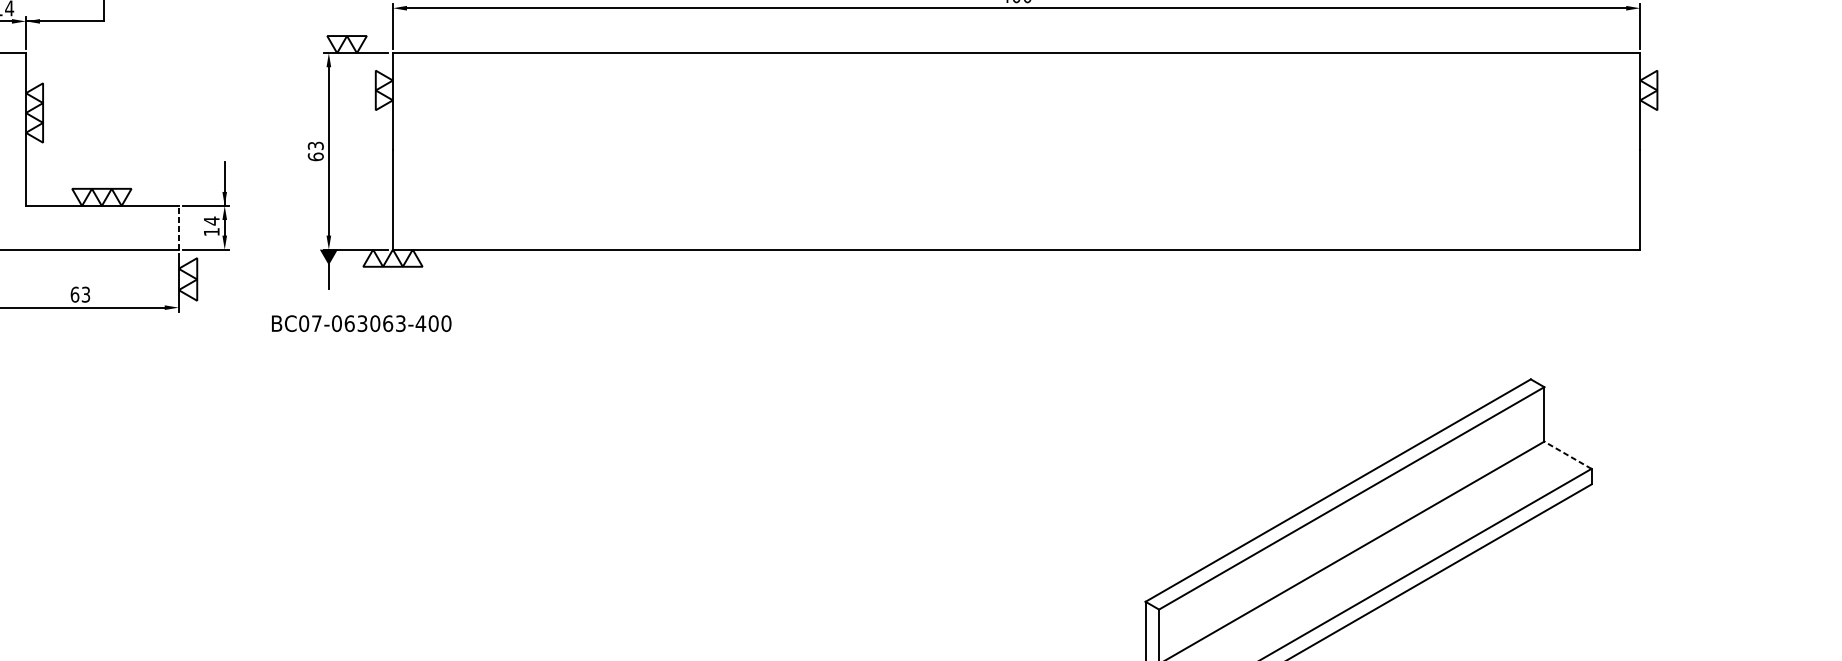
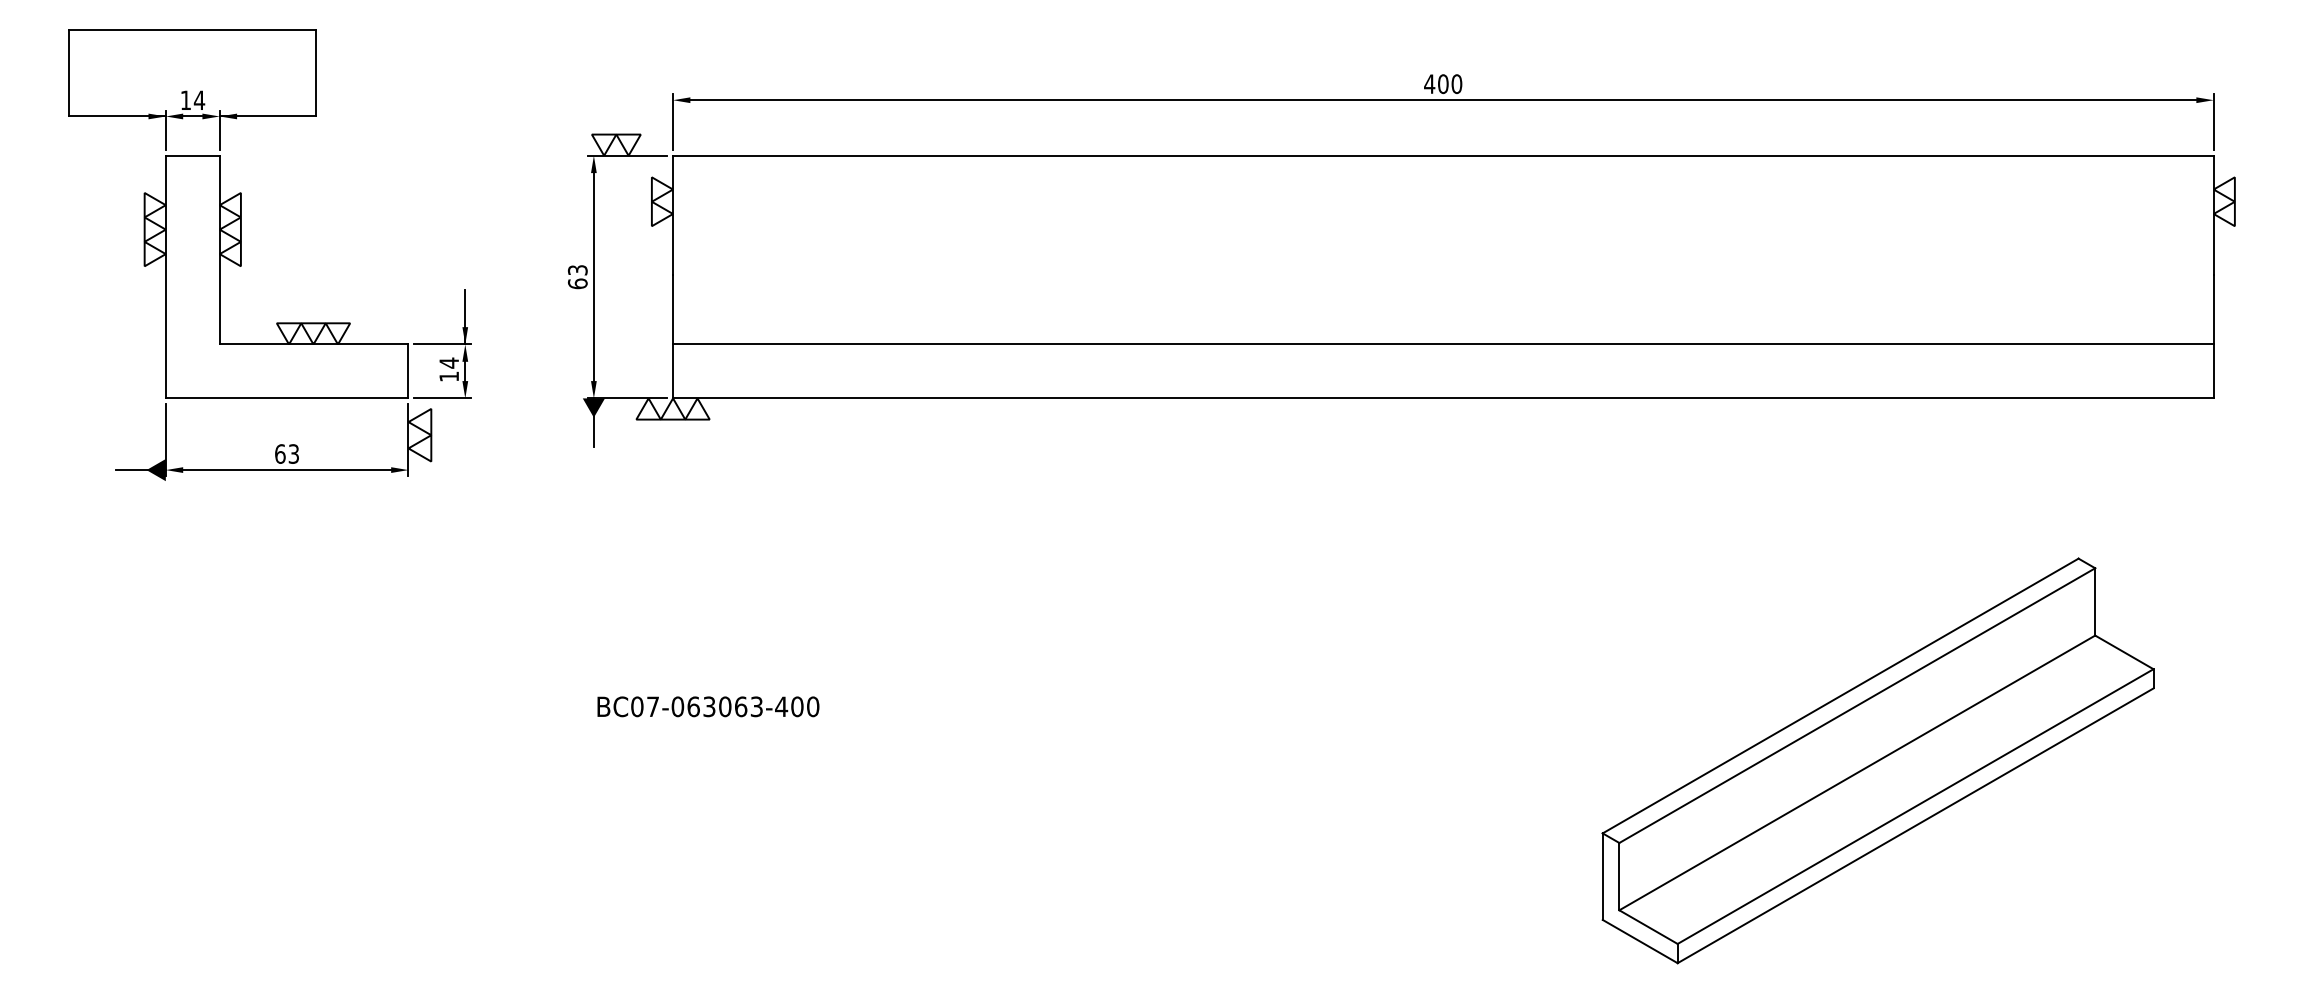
line: (1016, 205) -> (1443, 344), added
line: (178, 227) -> (408, 371), dashed -> solid
text: (361, 323) -> (708, 706), moved
line: (1568, 455) -> (2124, 652), dashed -> solid

